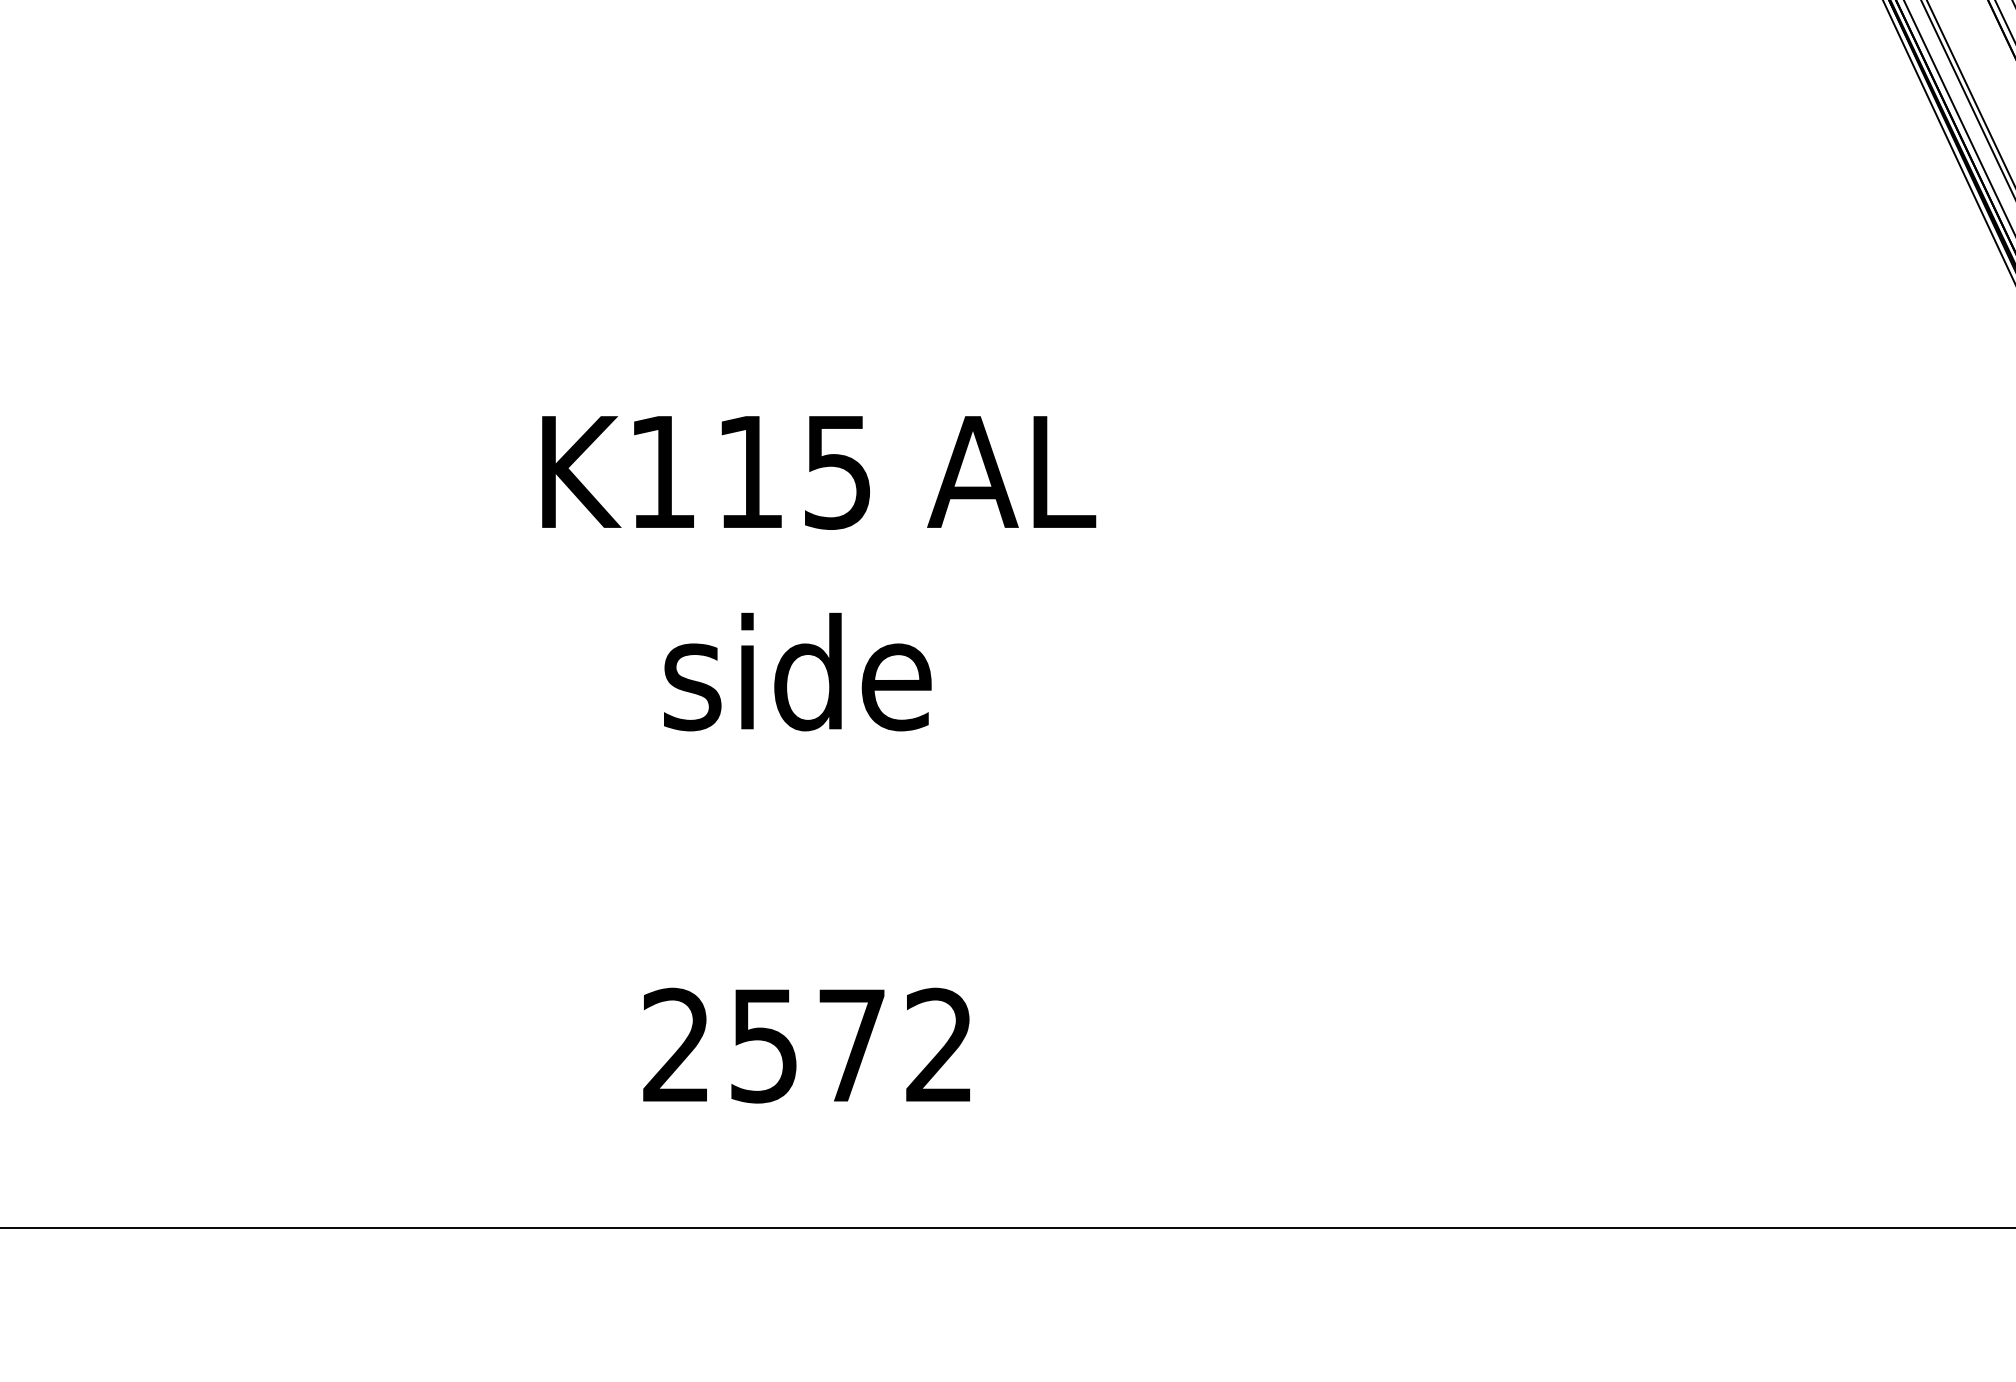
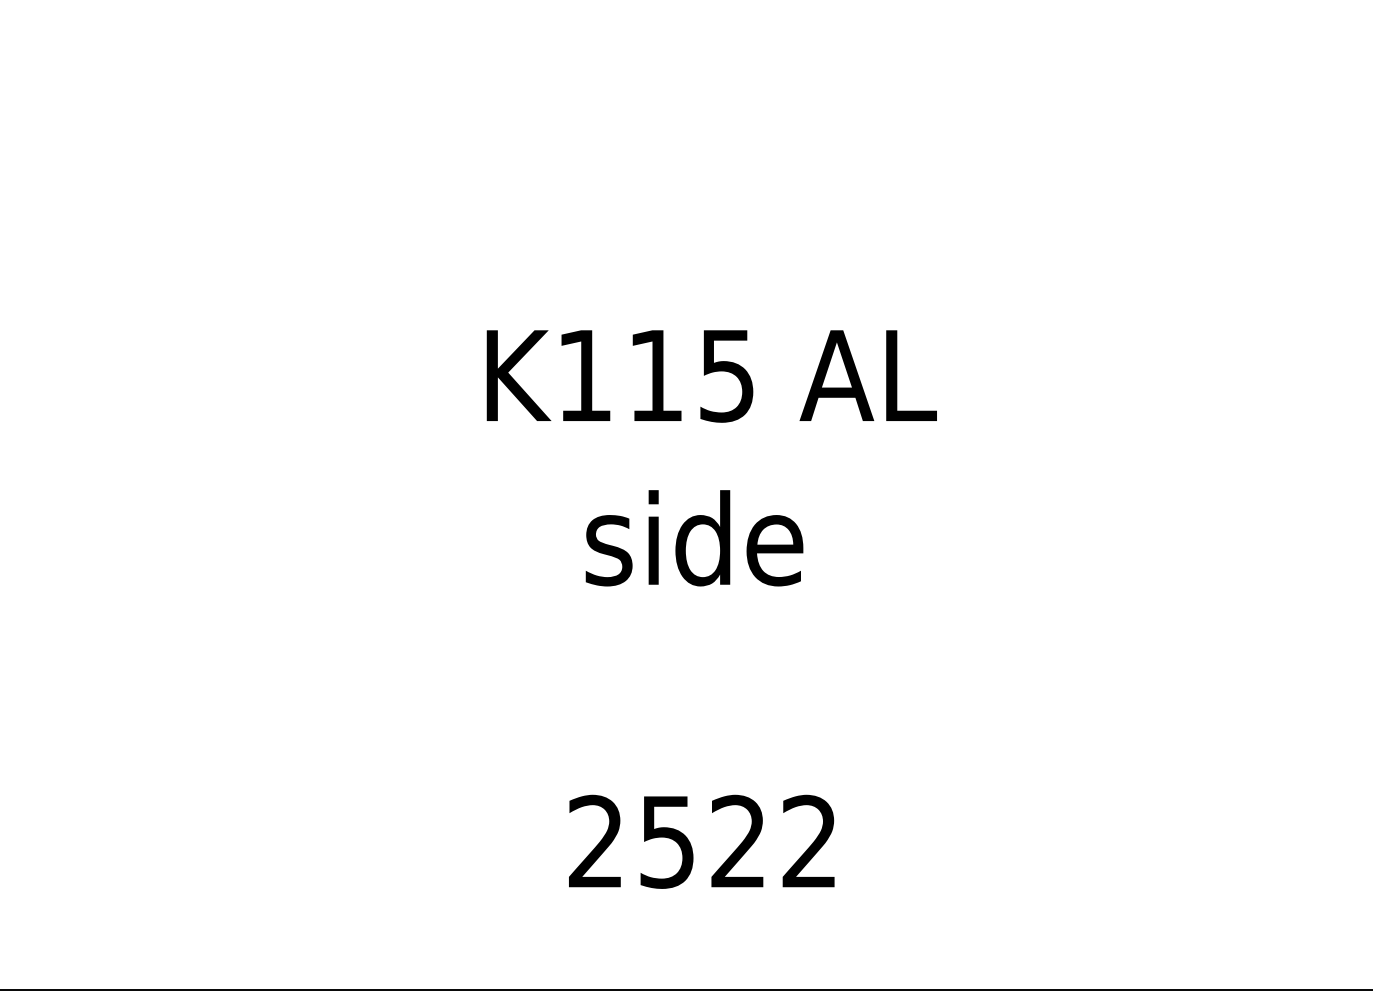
text: (851, 1044) -> (738, 840), 2572 -> 2522

